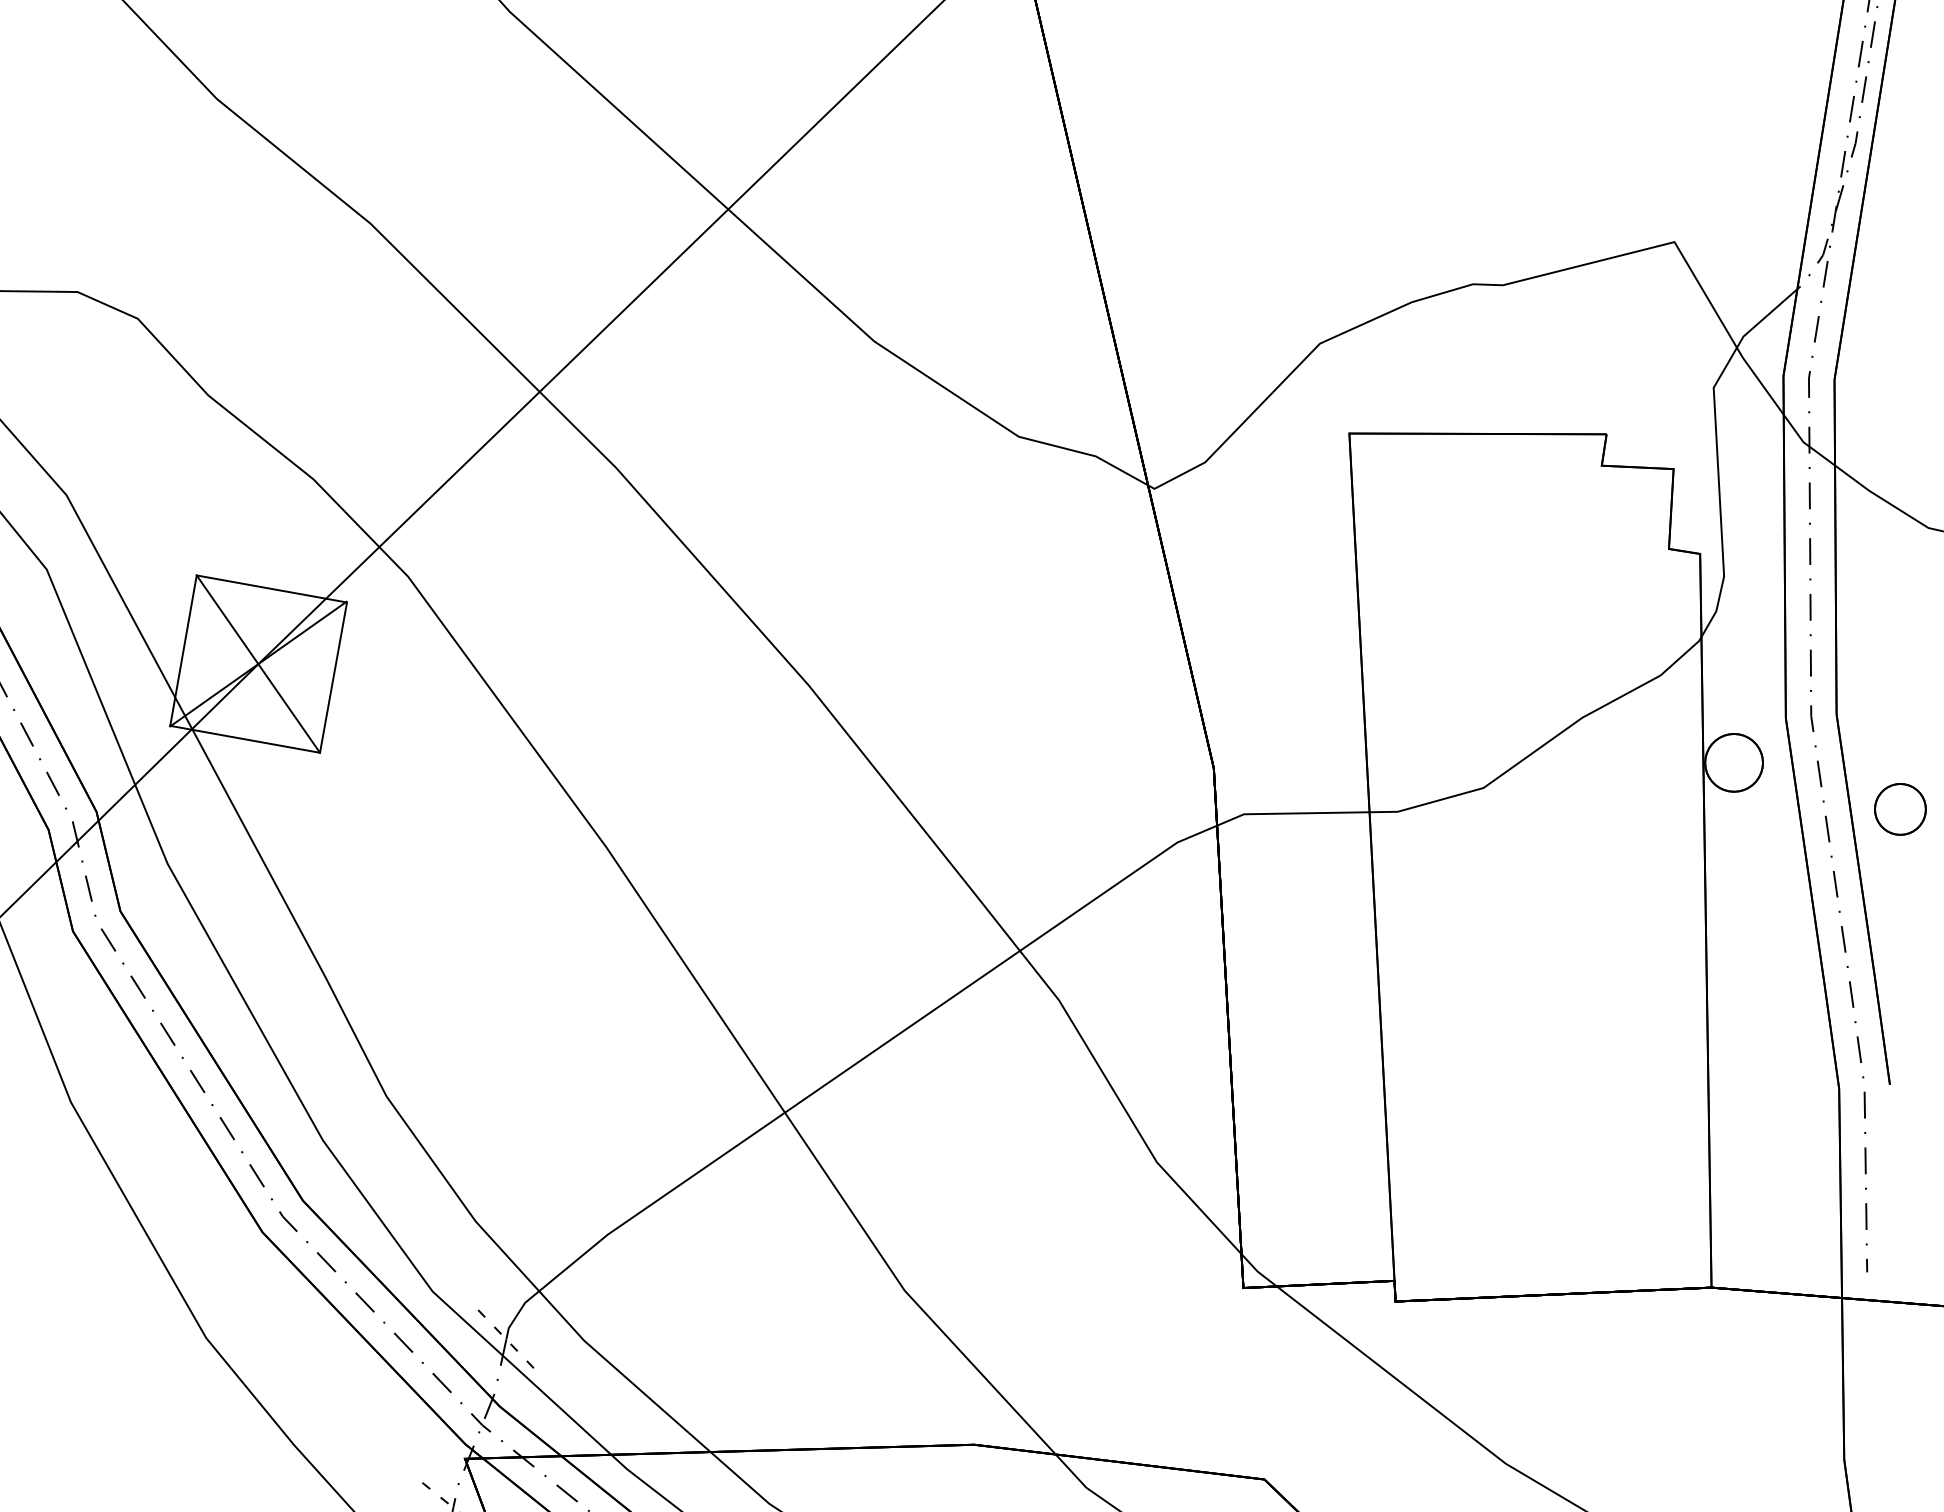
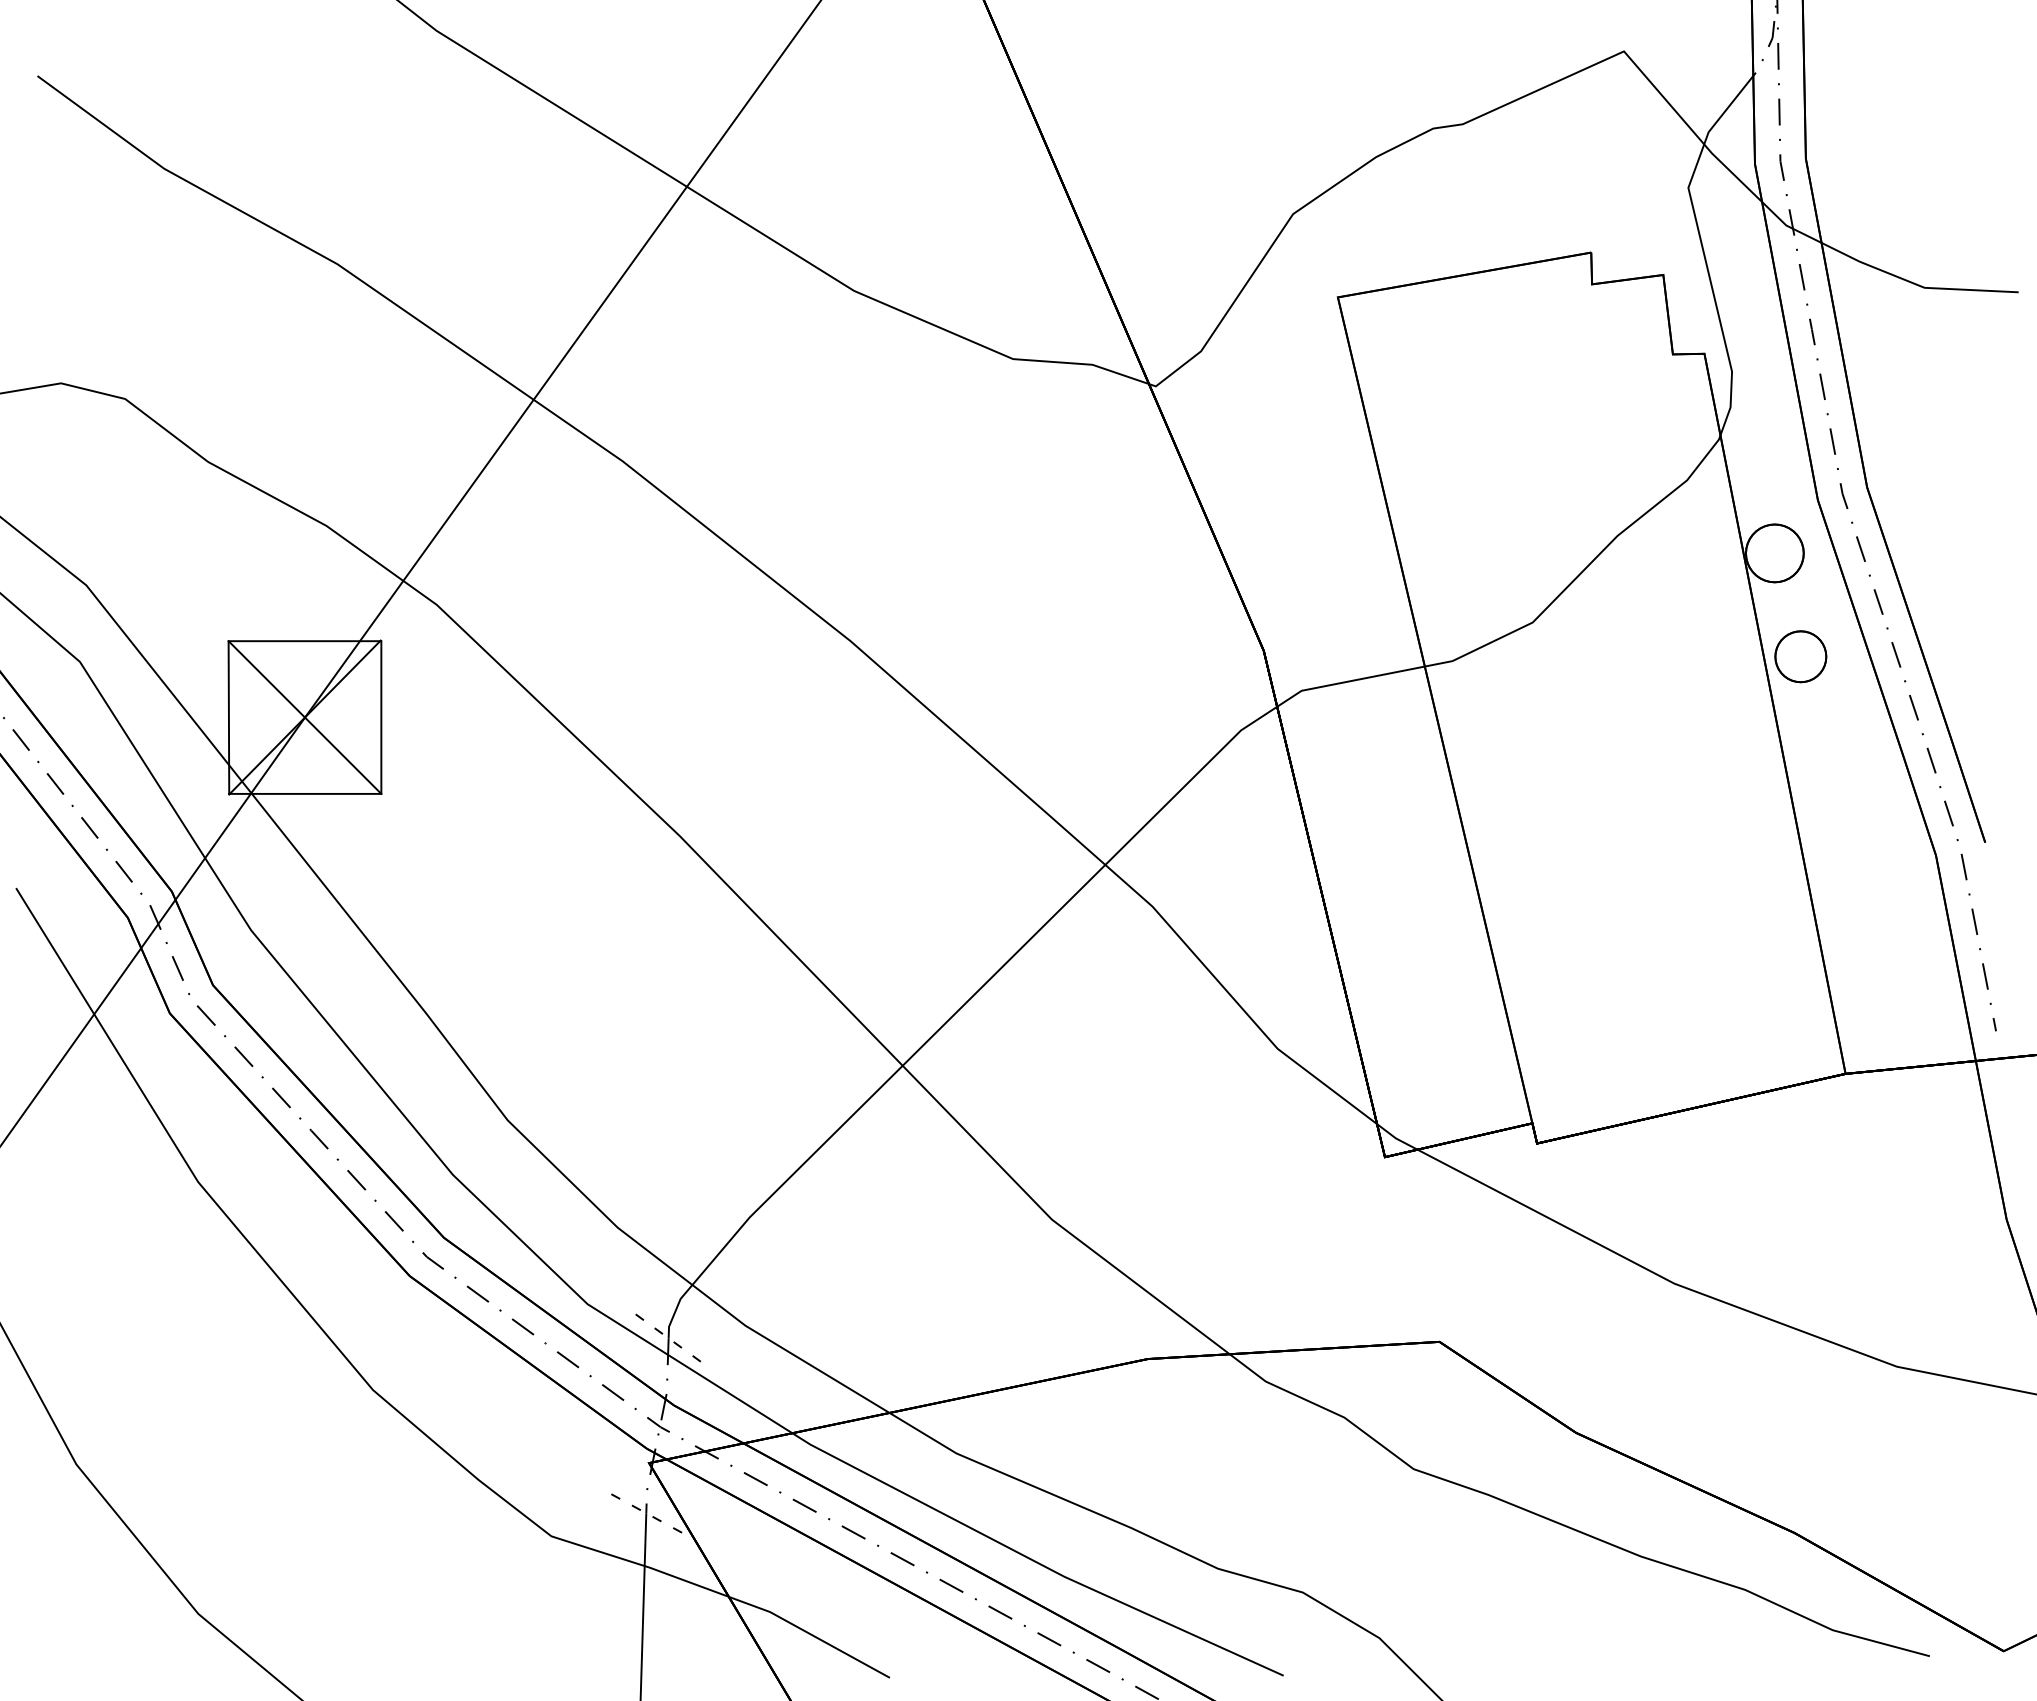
part: (1900, 809) -> (1800, 656), moved

